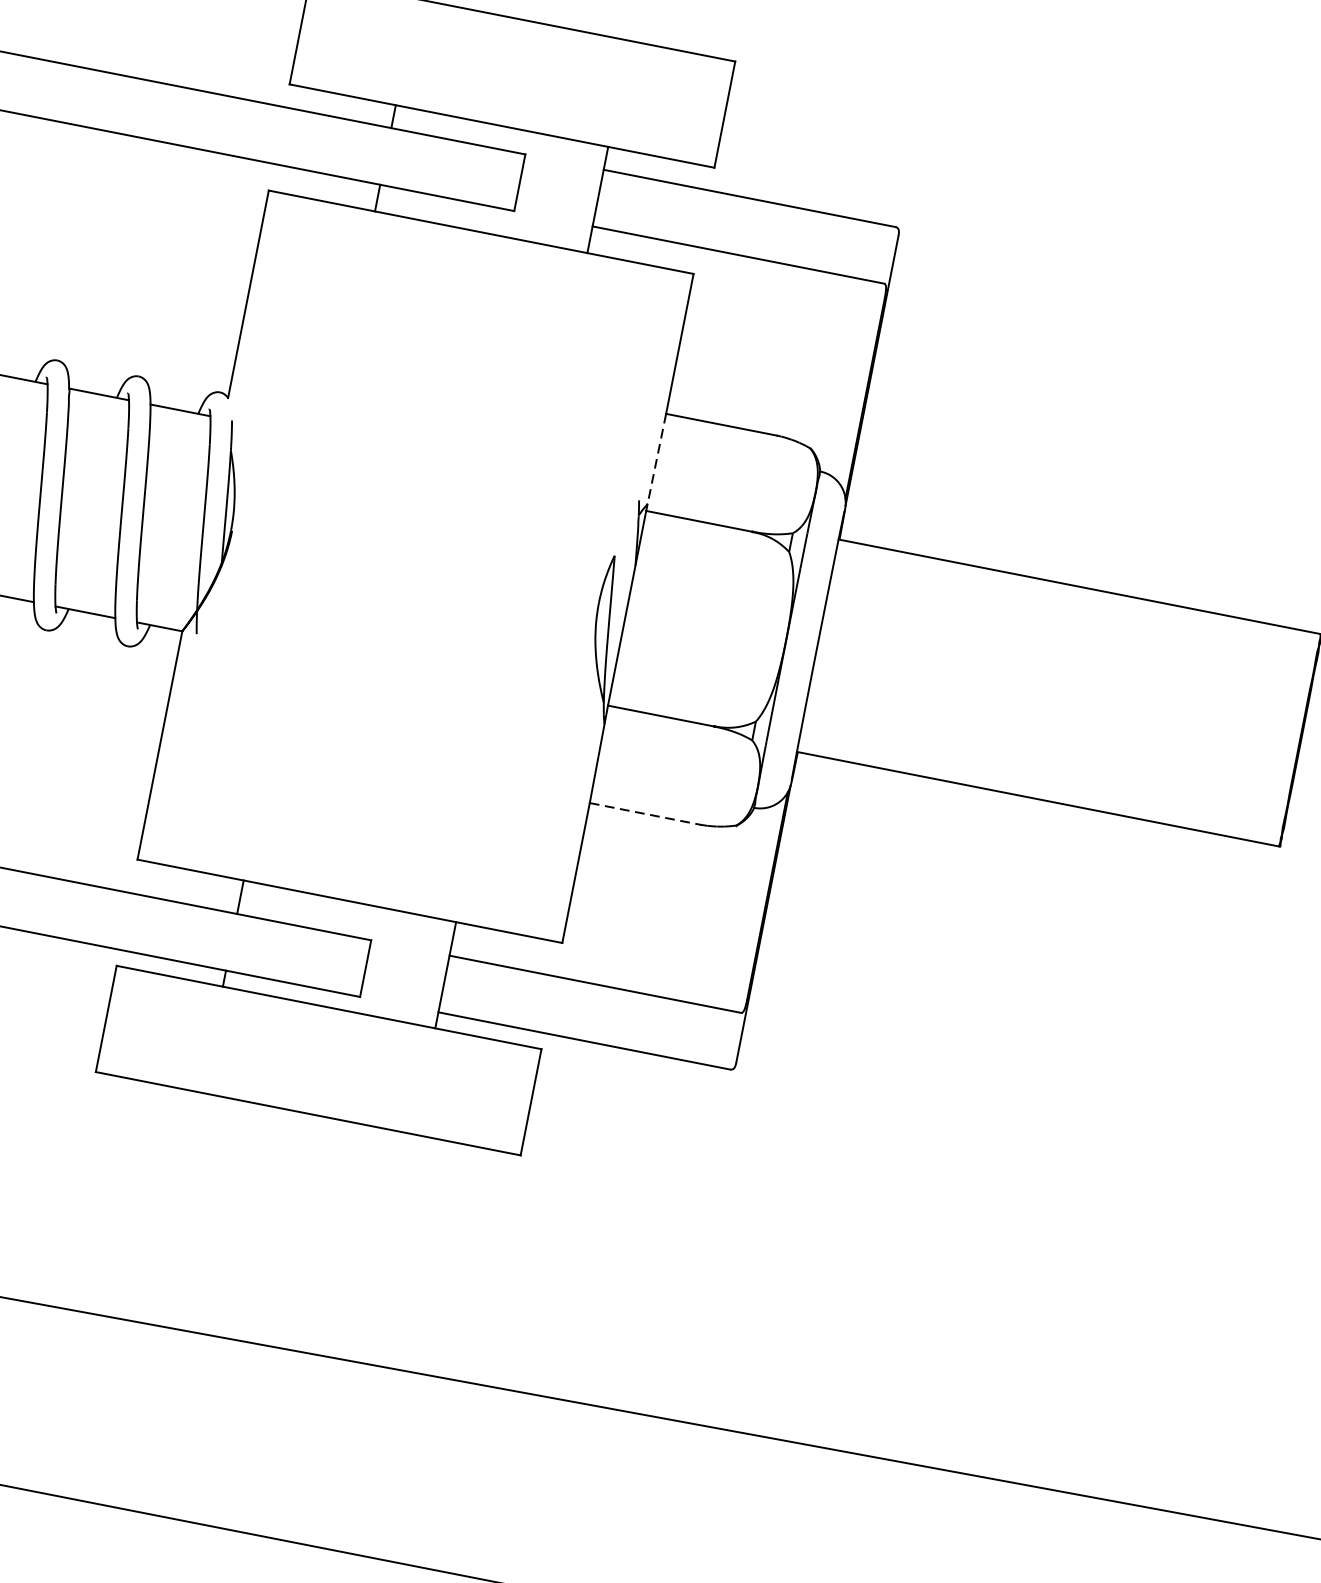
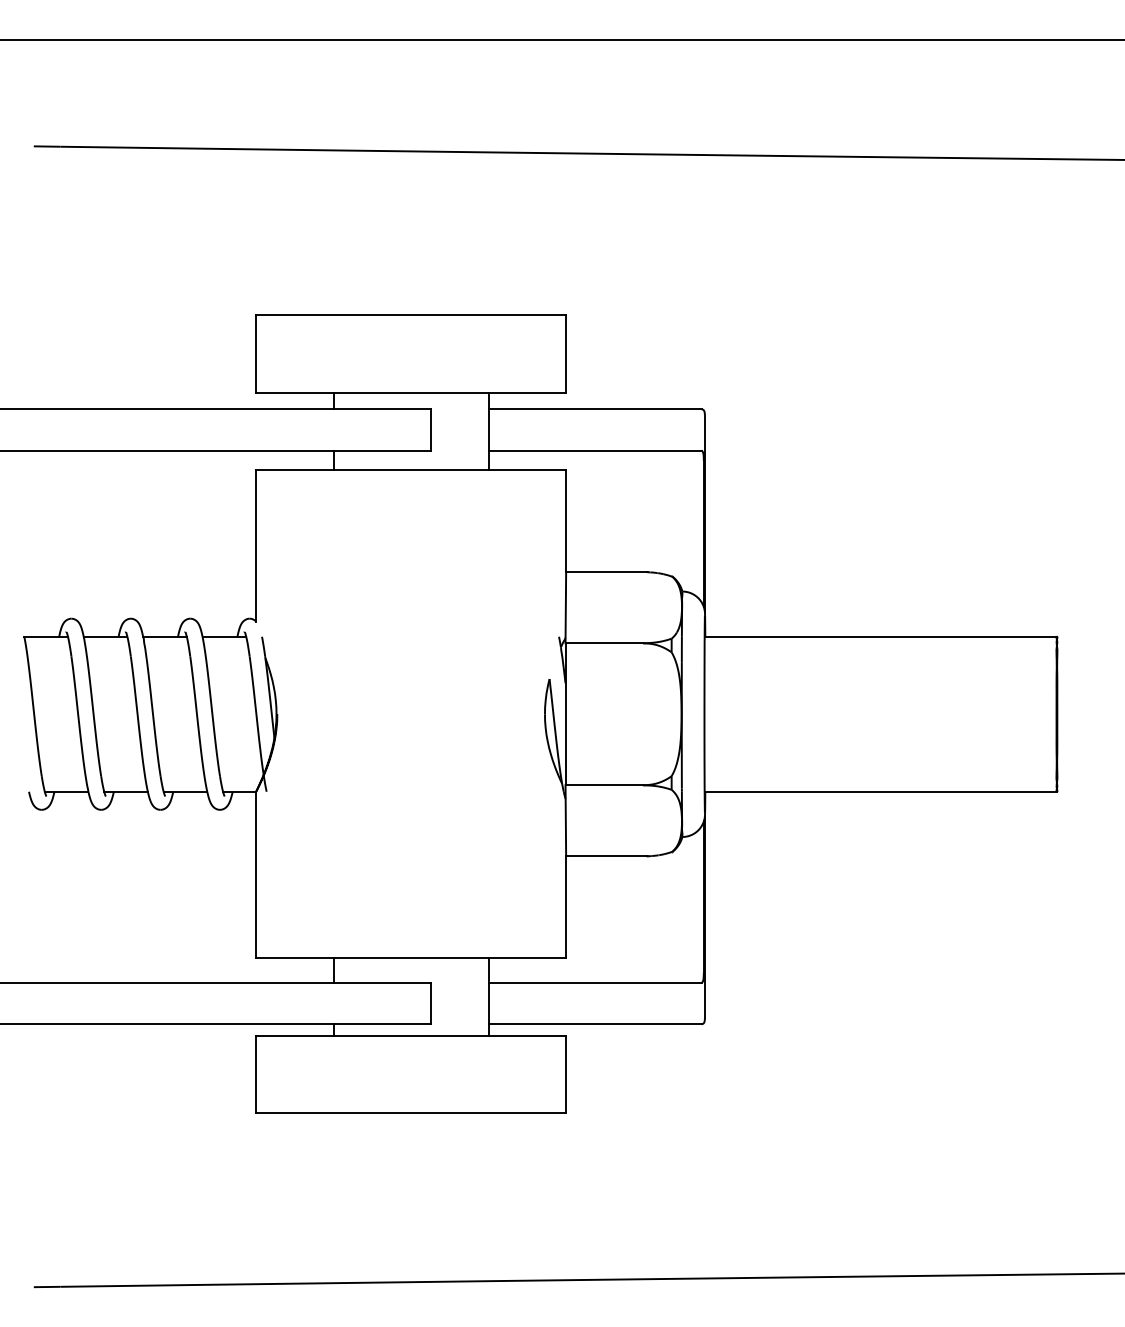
line: (655, 463) -> (565, 608), dashed -> solid
line: (645, 814) -> (606, 856), dashed -> solid

